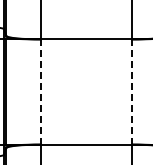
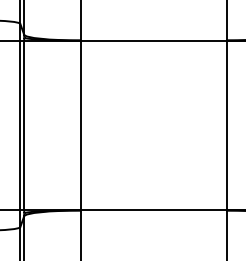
line: (41, 92) -> (81, 126), dashed -> solid
line: (131, 92) -> (226, 126), dashed -> solid

